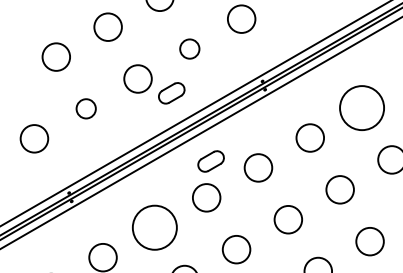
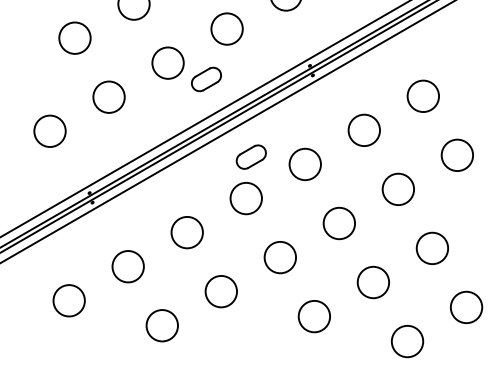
circle: (189, 48) -> (226, 28), size x1.43
circle: (85, 108) -> (108, 96), size x1.43
circle: (362, 108) -> (423, 96), size x0.62
circle: (154, 227) -> (186, 232), size x0.62

